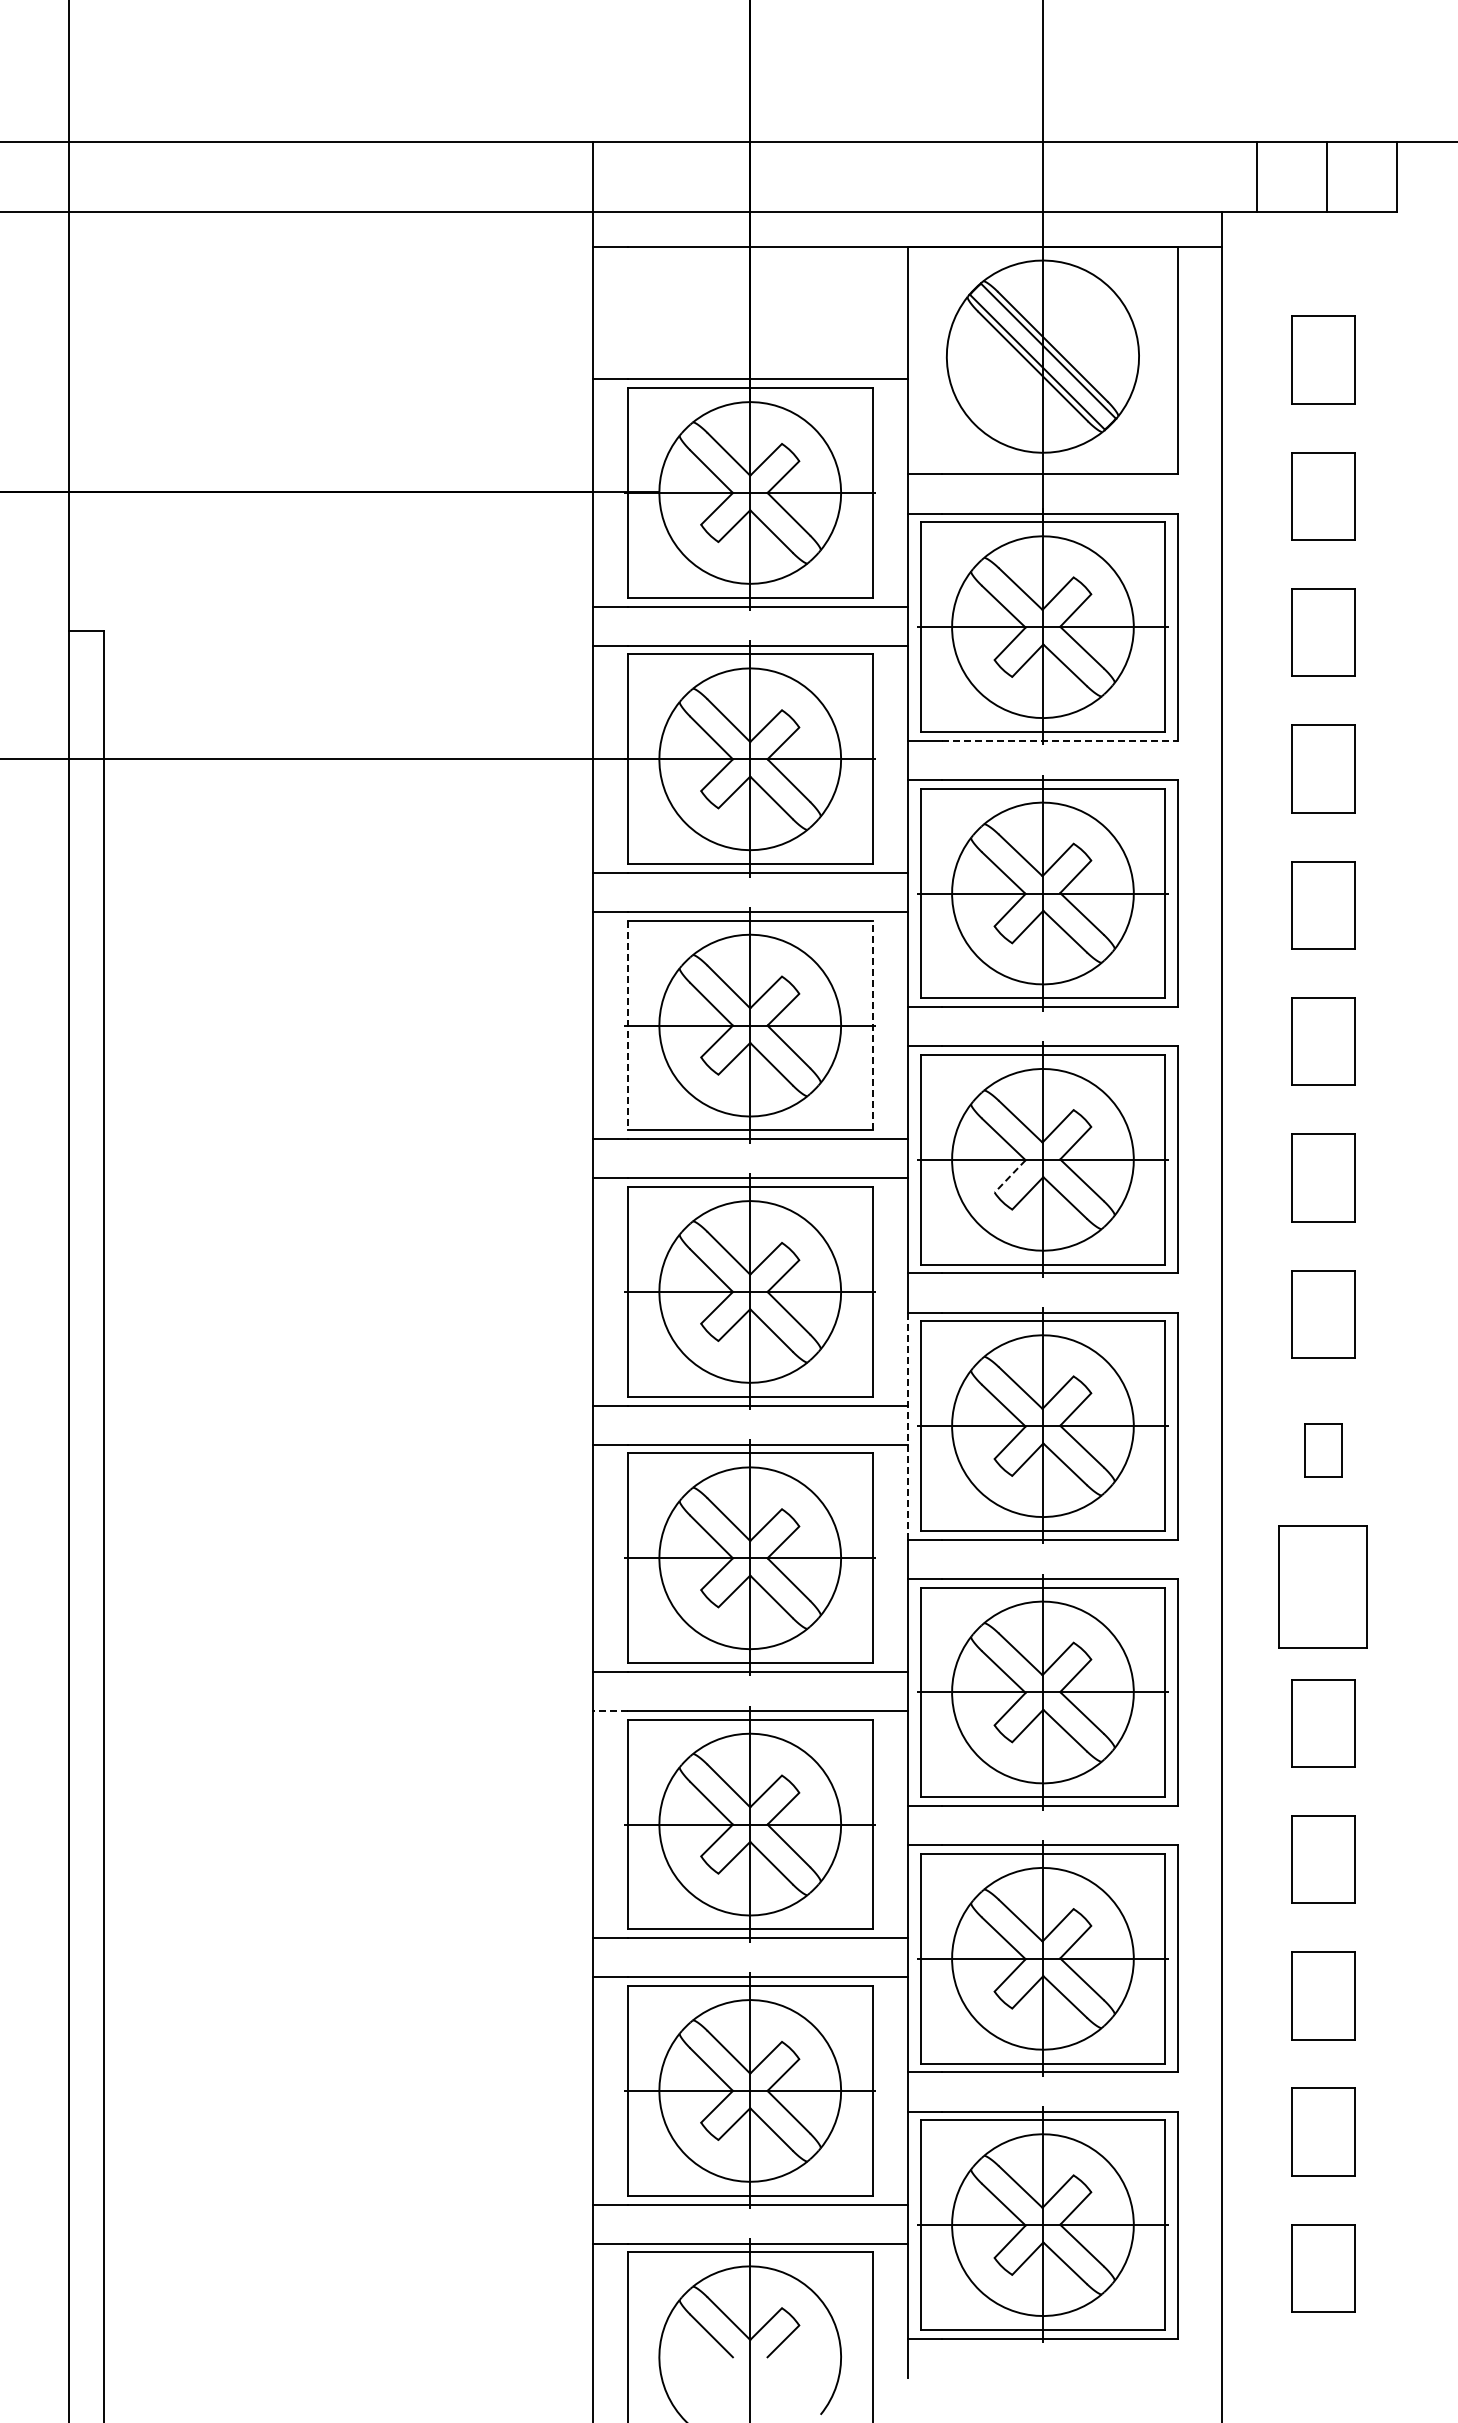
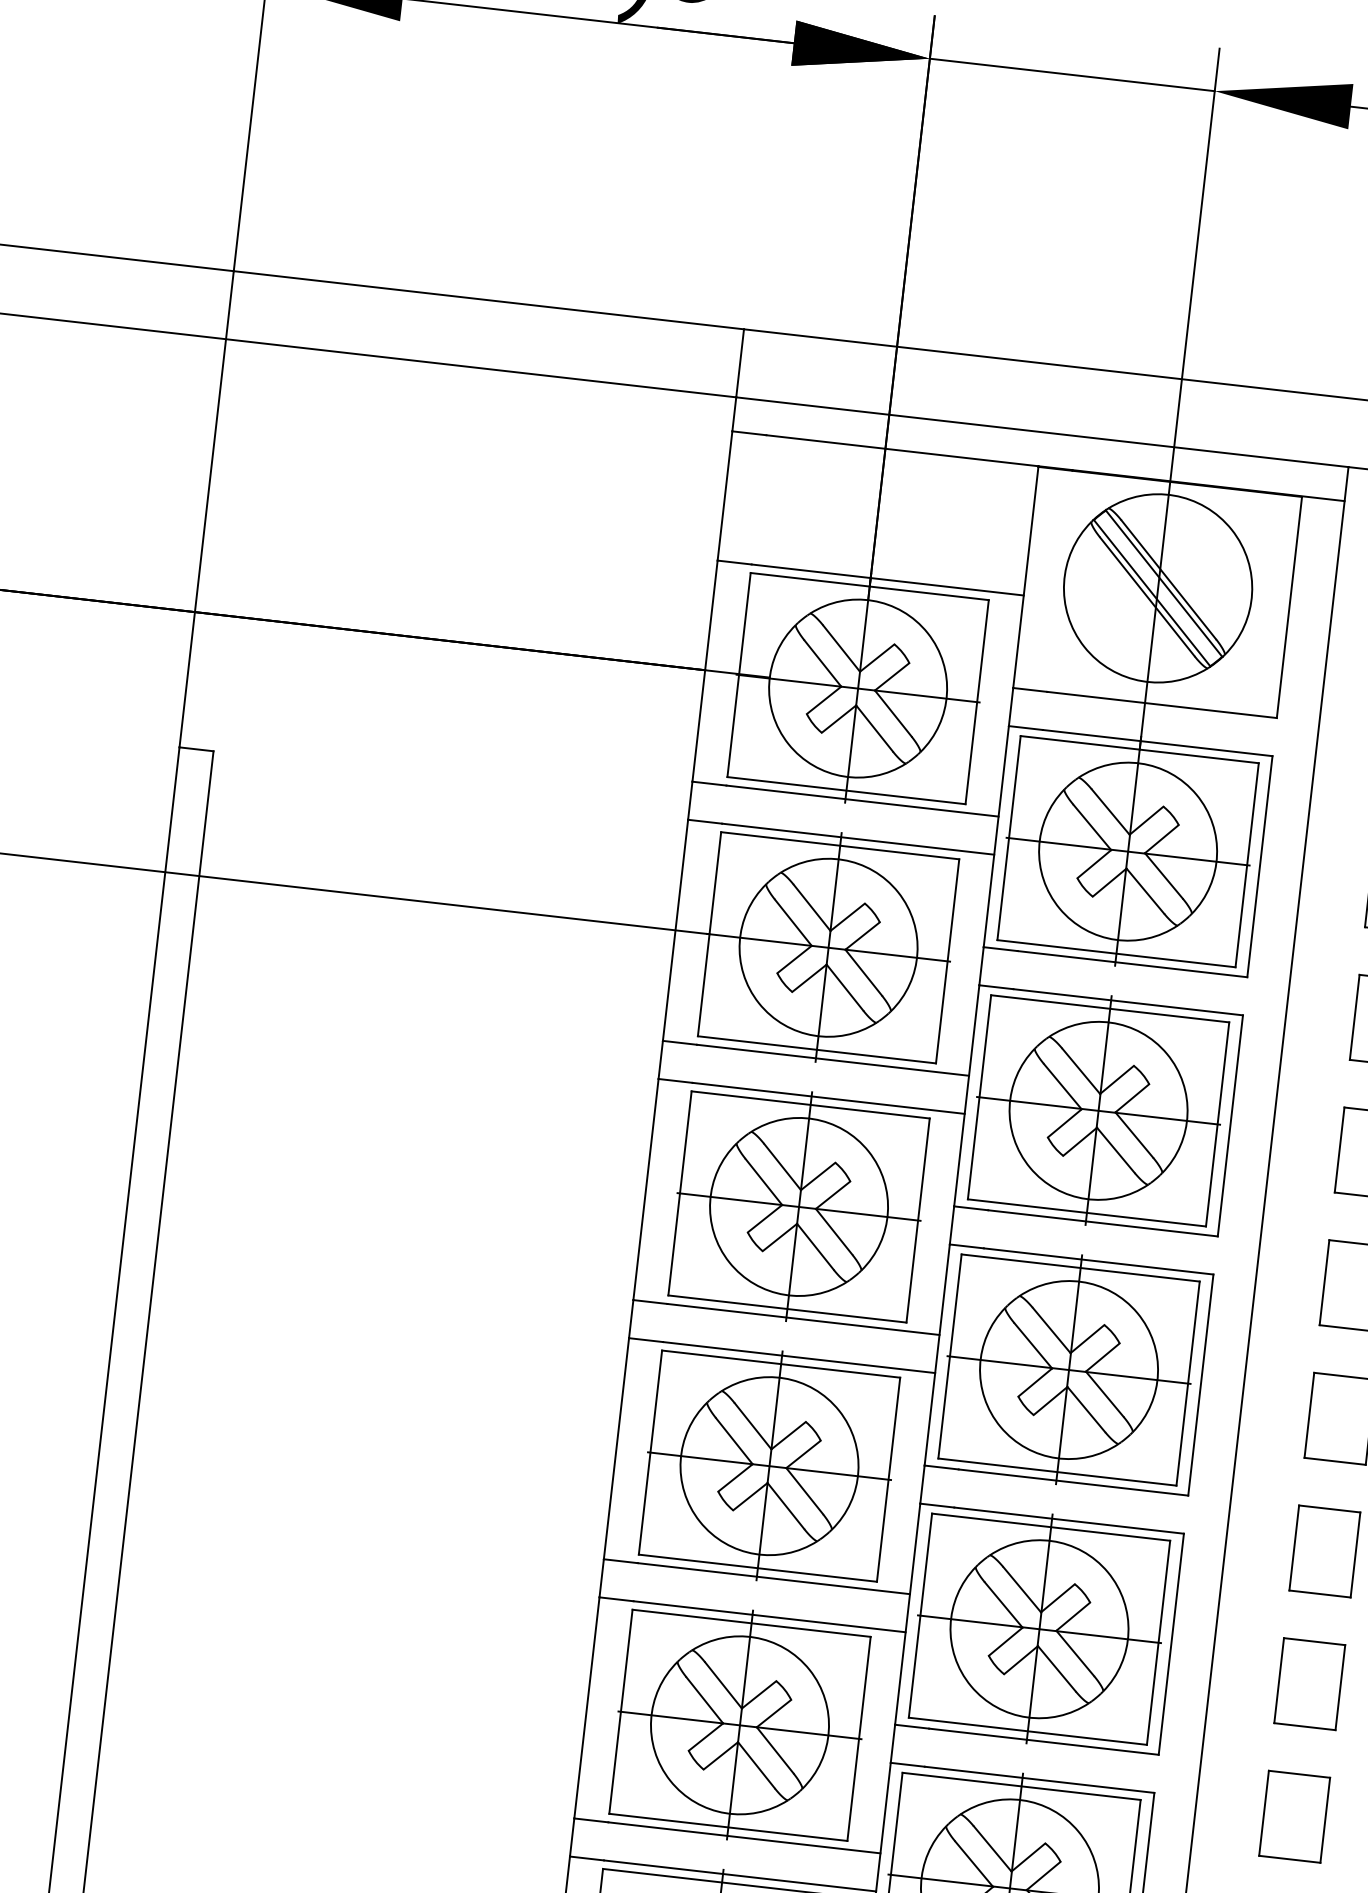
line: (1060, 740) -> (1132, 963), dashed -> solid
line: (627, 1025) -> (679, 1193), dashed -> solid
line: (872, 1025) -> (918, 1220), dashed -> solid
line: (1009, 1176) -> (1034, 1382), dashed -> solid
line: (907, 1426) -> (907, 1614), dashed -> solid
part: (1323, 1450) -> (1309, 1684), size x1.67
part: (1323, 1586) -> (1294, 1816), size x0.71
line: (609, 1711) -> (586, 1858), dashed -> solid

